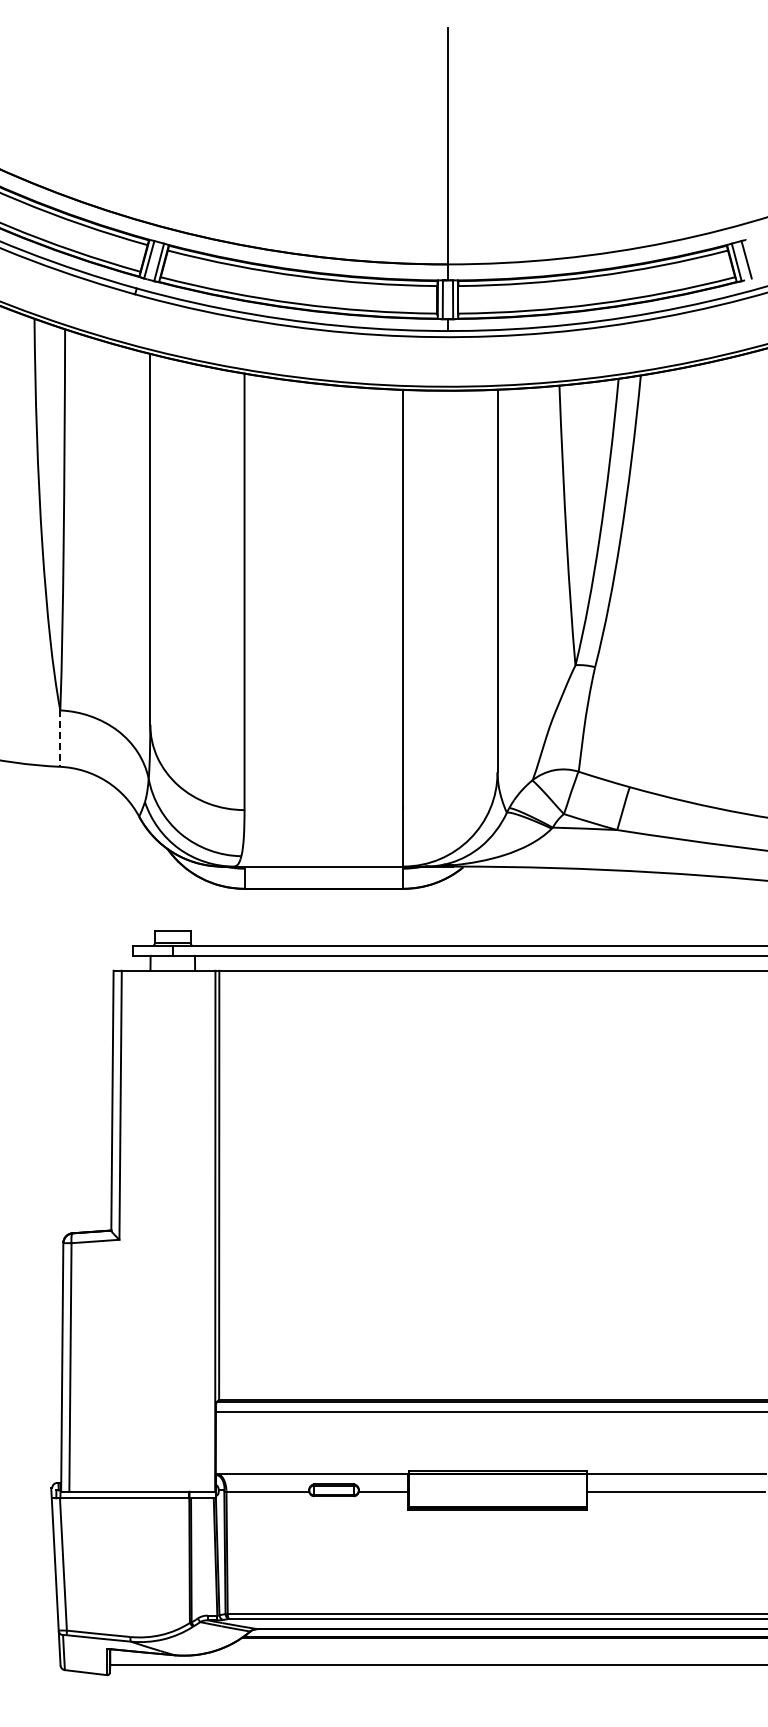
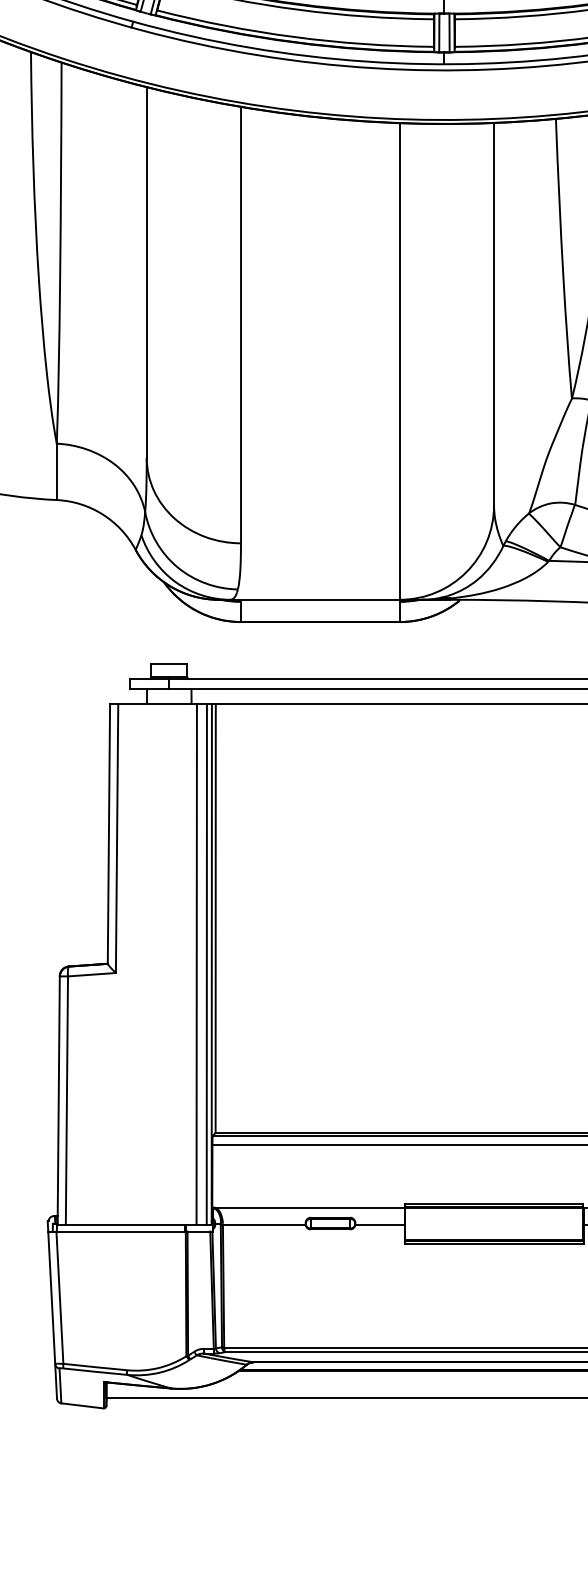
line: (60, 739) -> (56, 472), dashed -> solid
line: (200, 1230) -> (196, 963), added
line: (210, 1230) -> (206, 963), added

